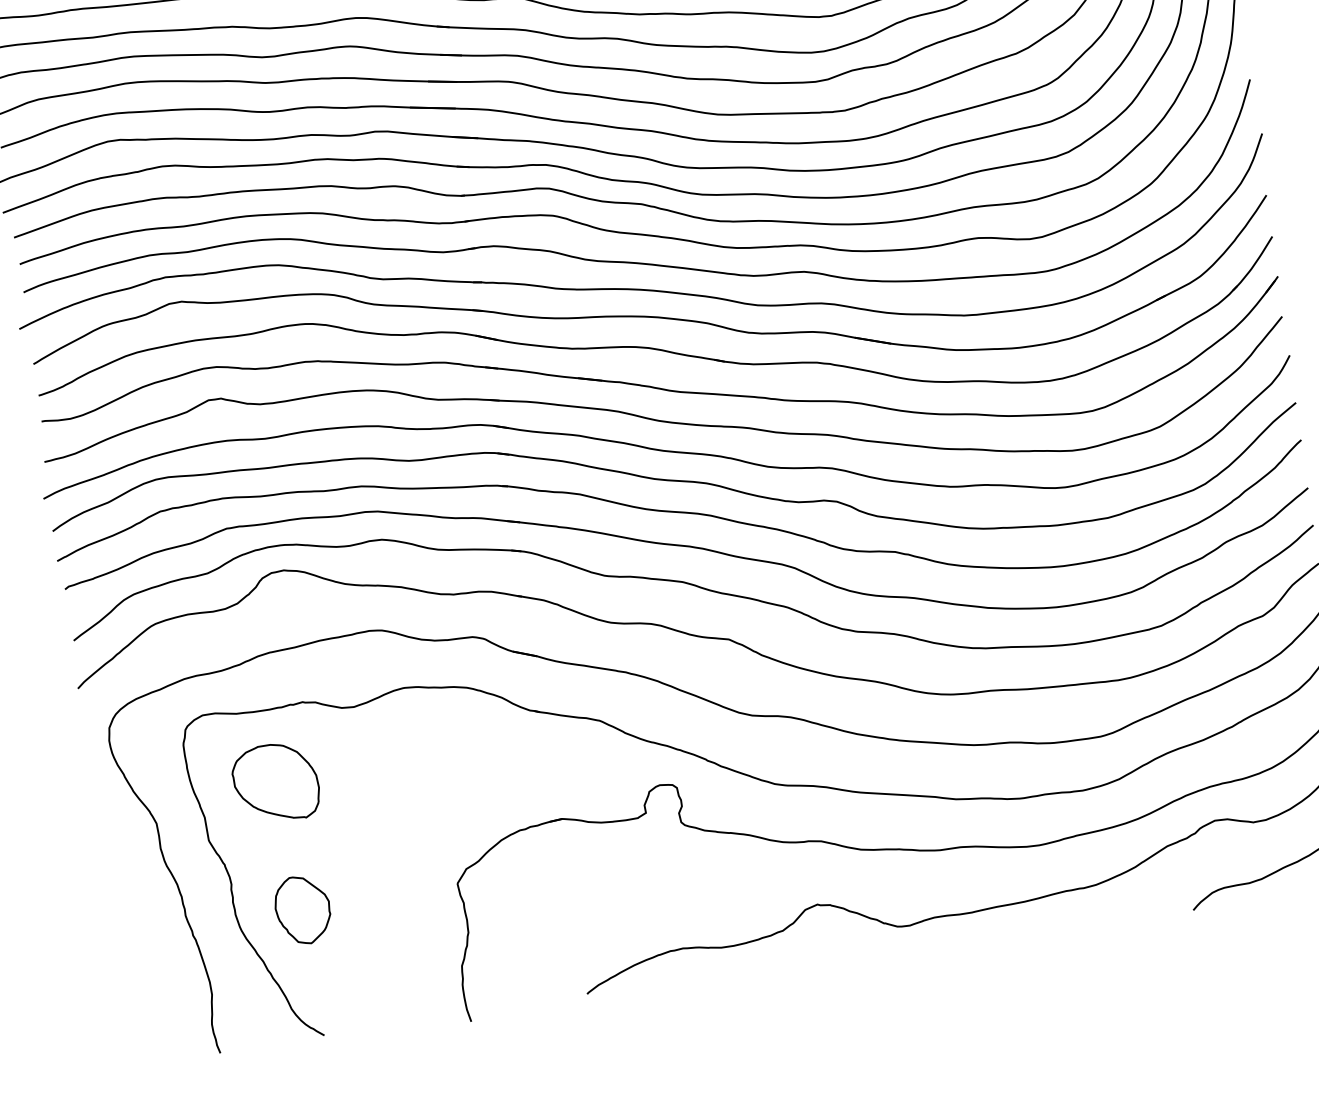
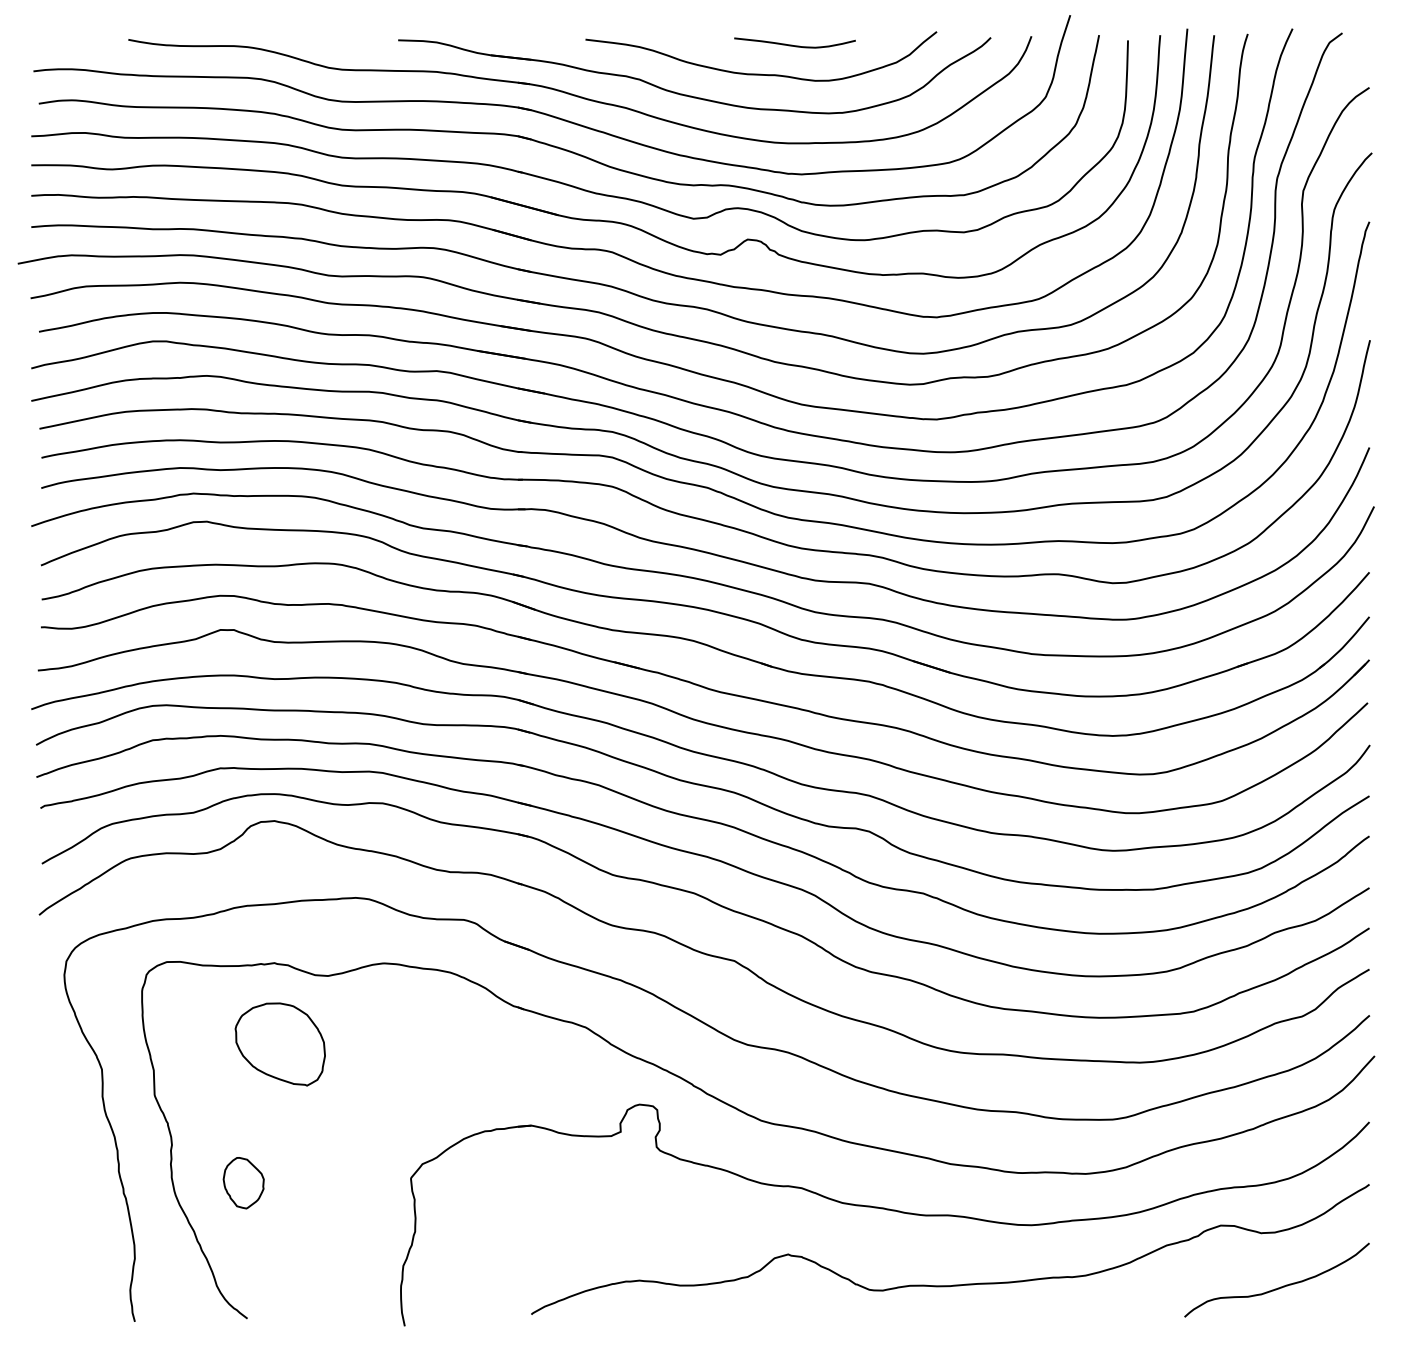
part: (275, 783) -> (279, 1044), moved
part: (302, 910) -> (243, 1183), size x0.7

